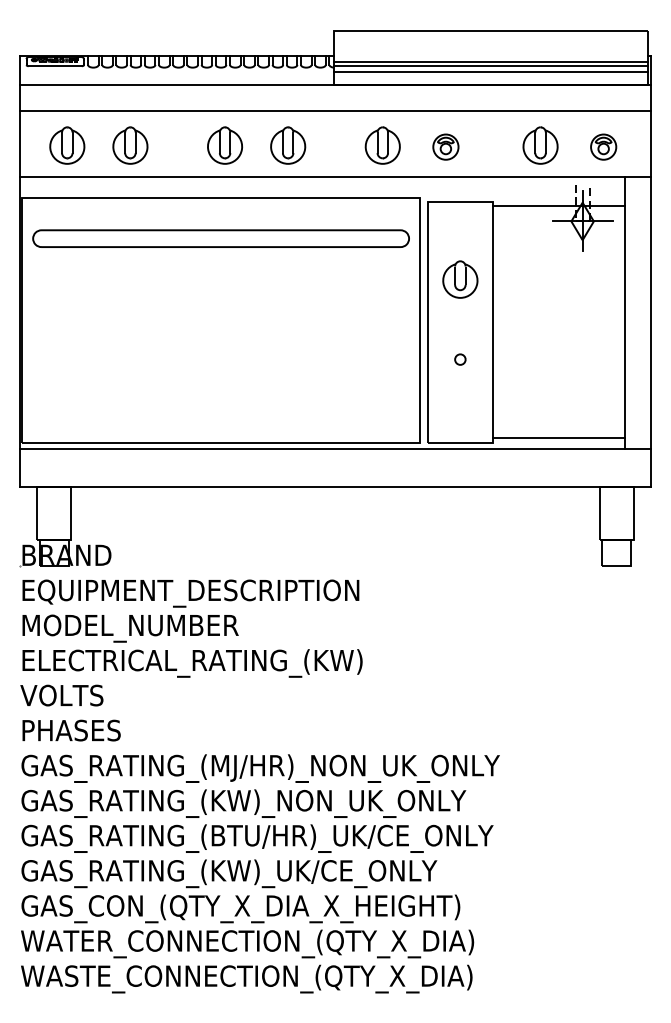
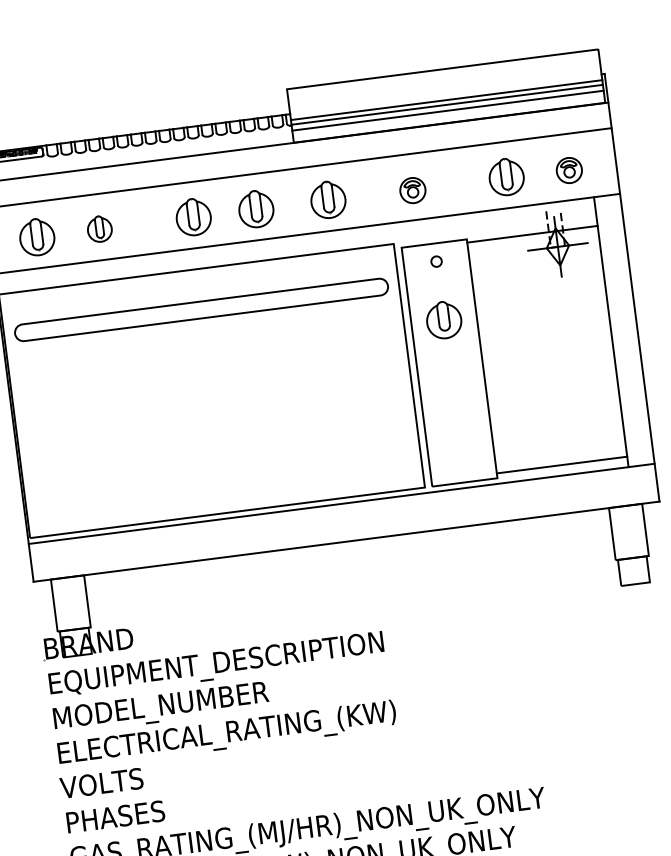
part: (130, 145) -> (99, 229), size x0.7
part: (382, 145) -> (327, 199), moved
circle: (460, 359) -> (436, 261), moved

